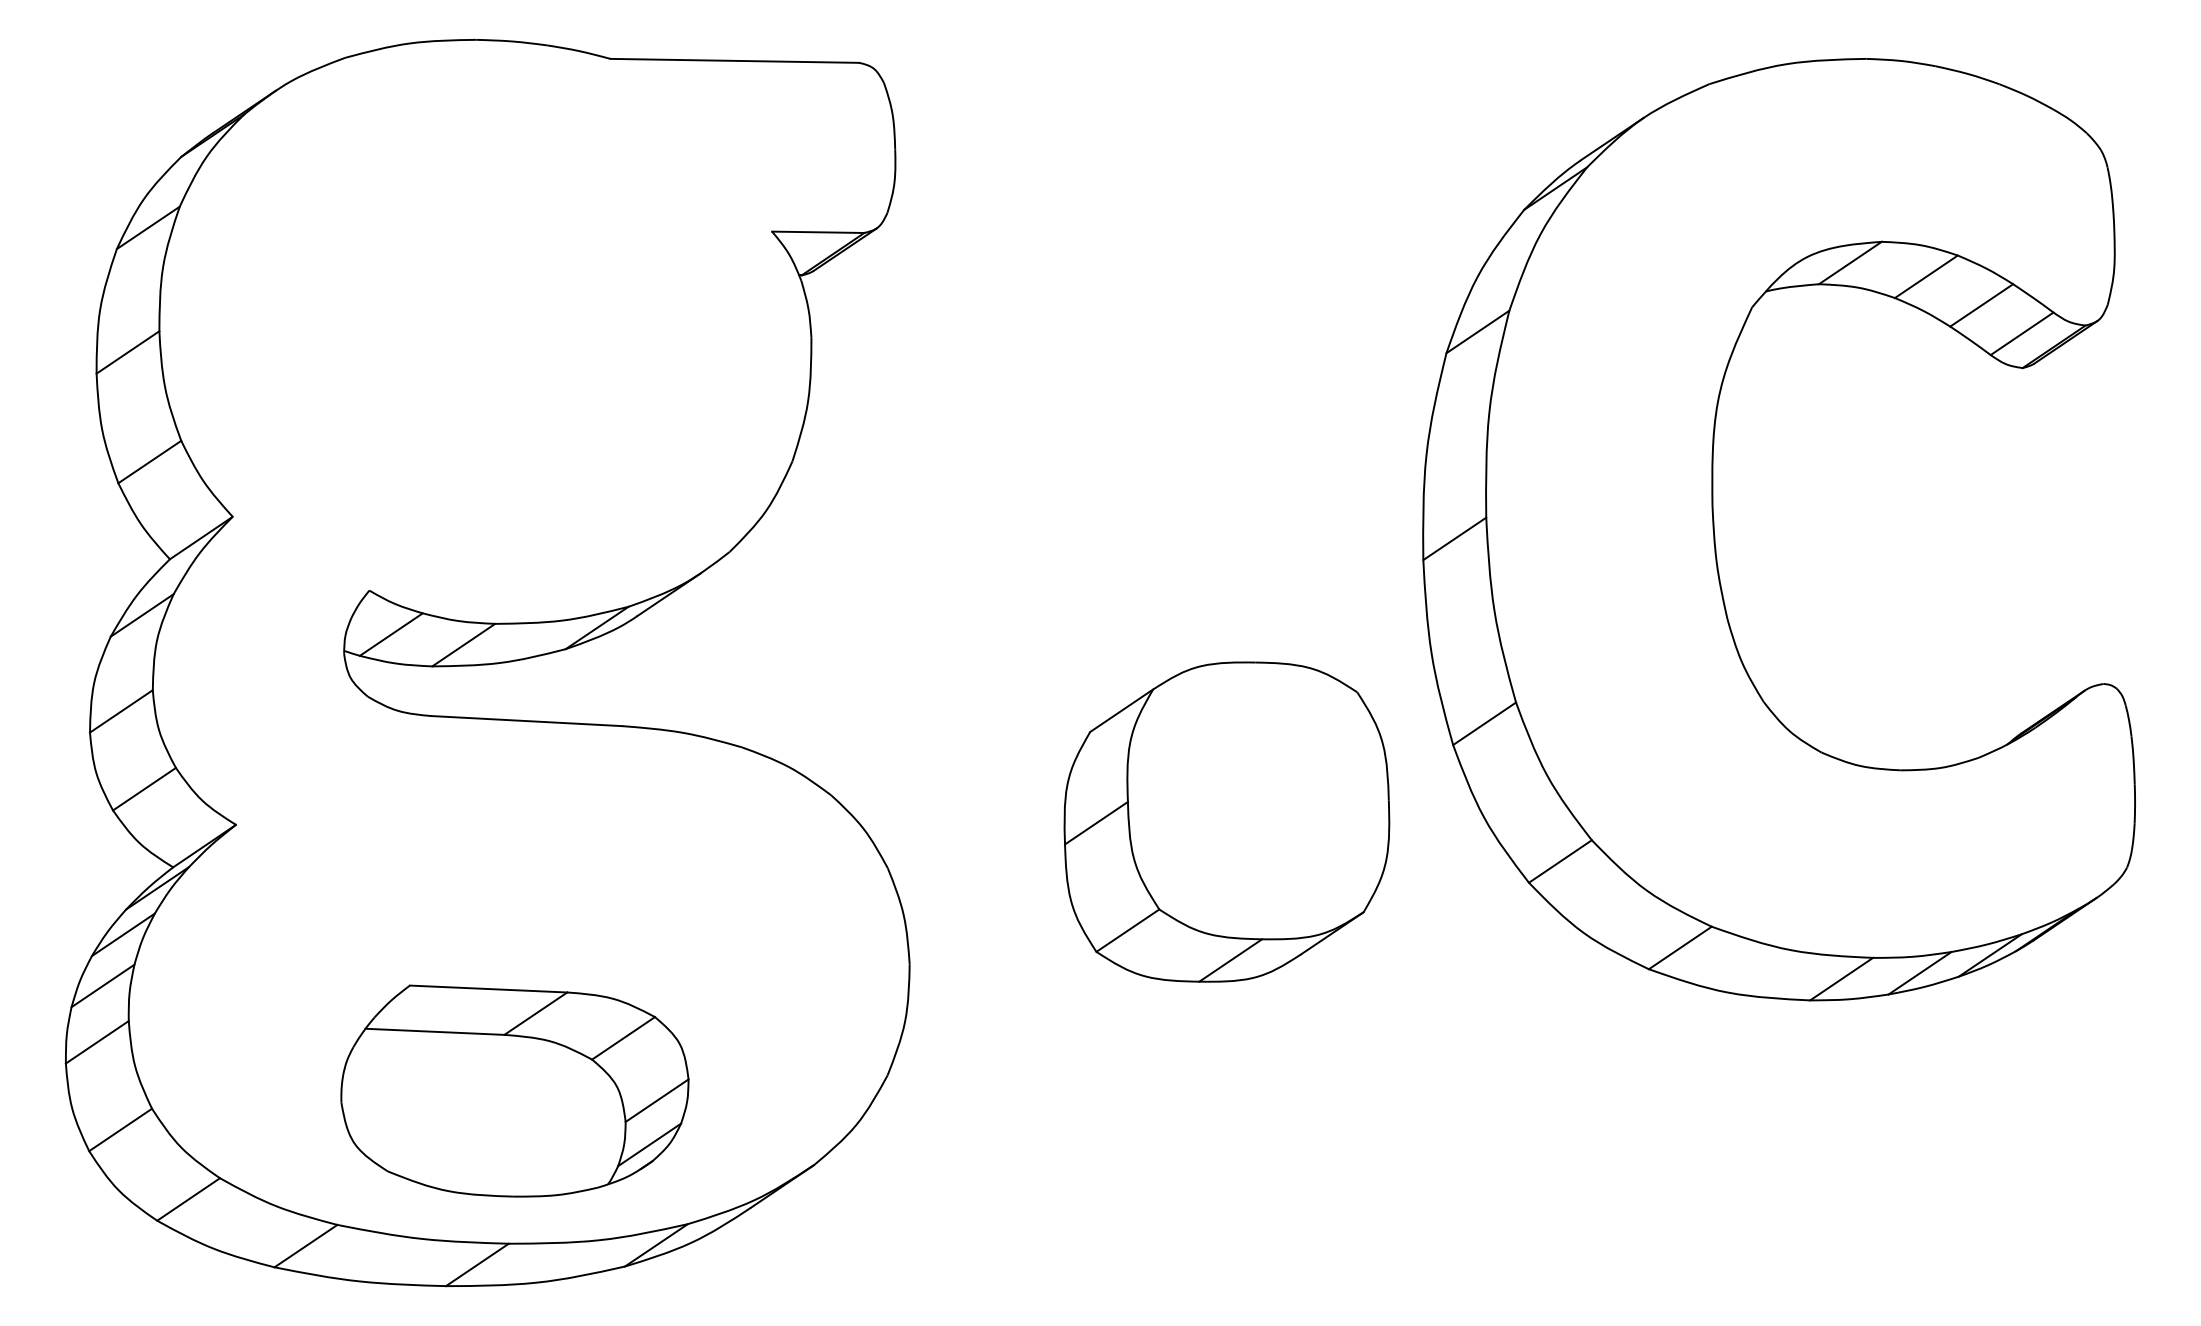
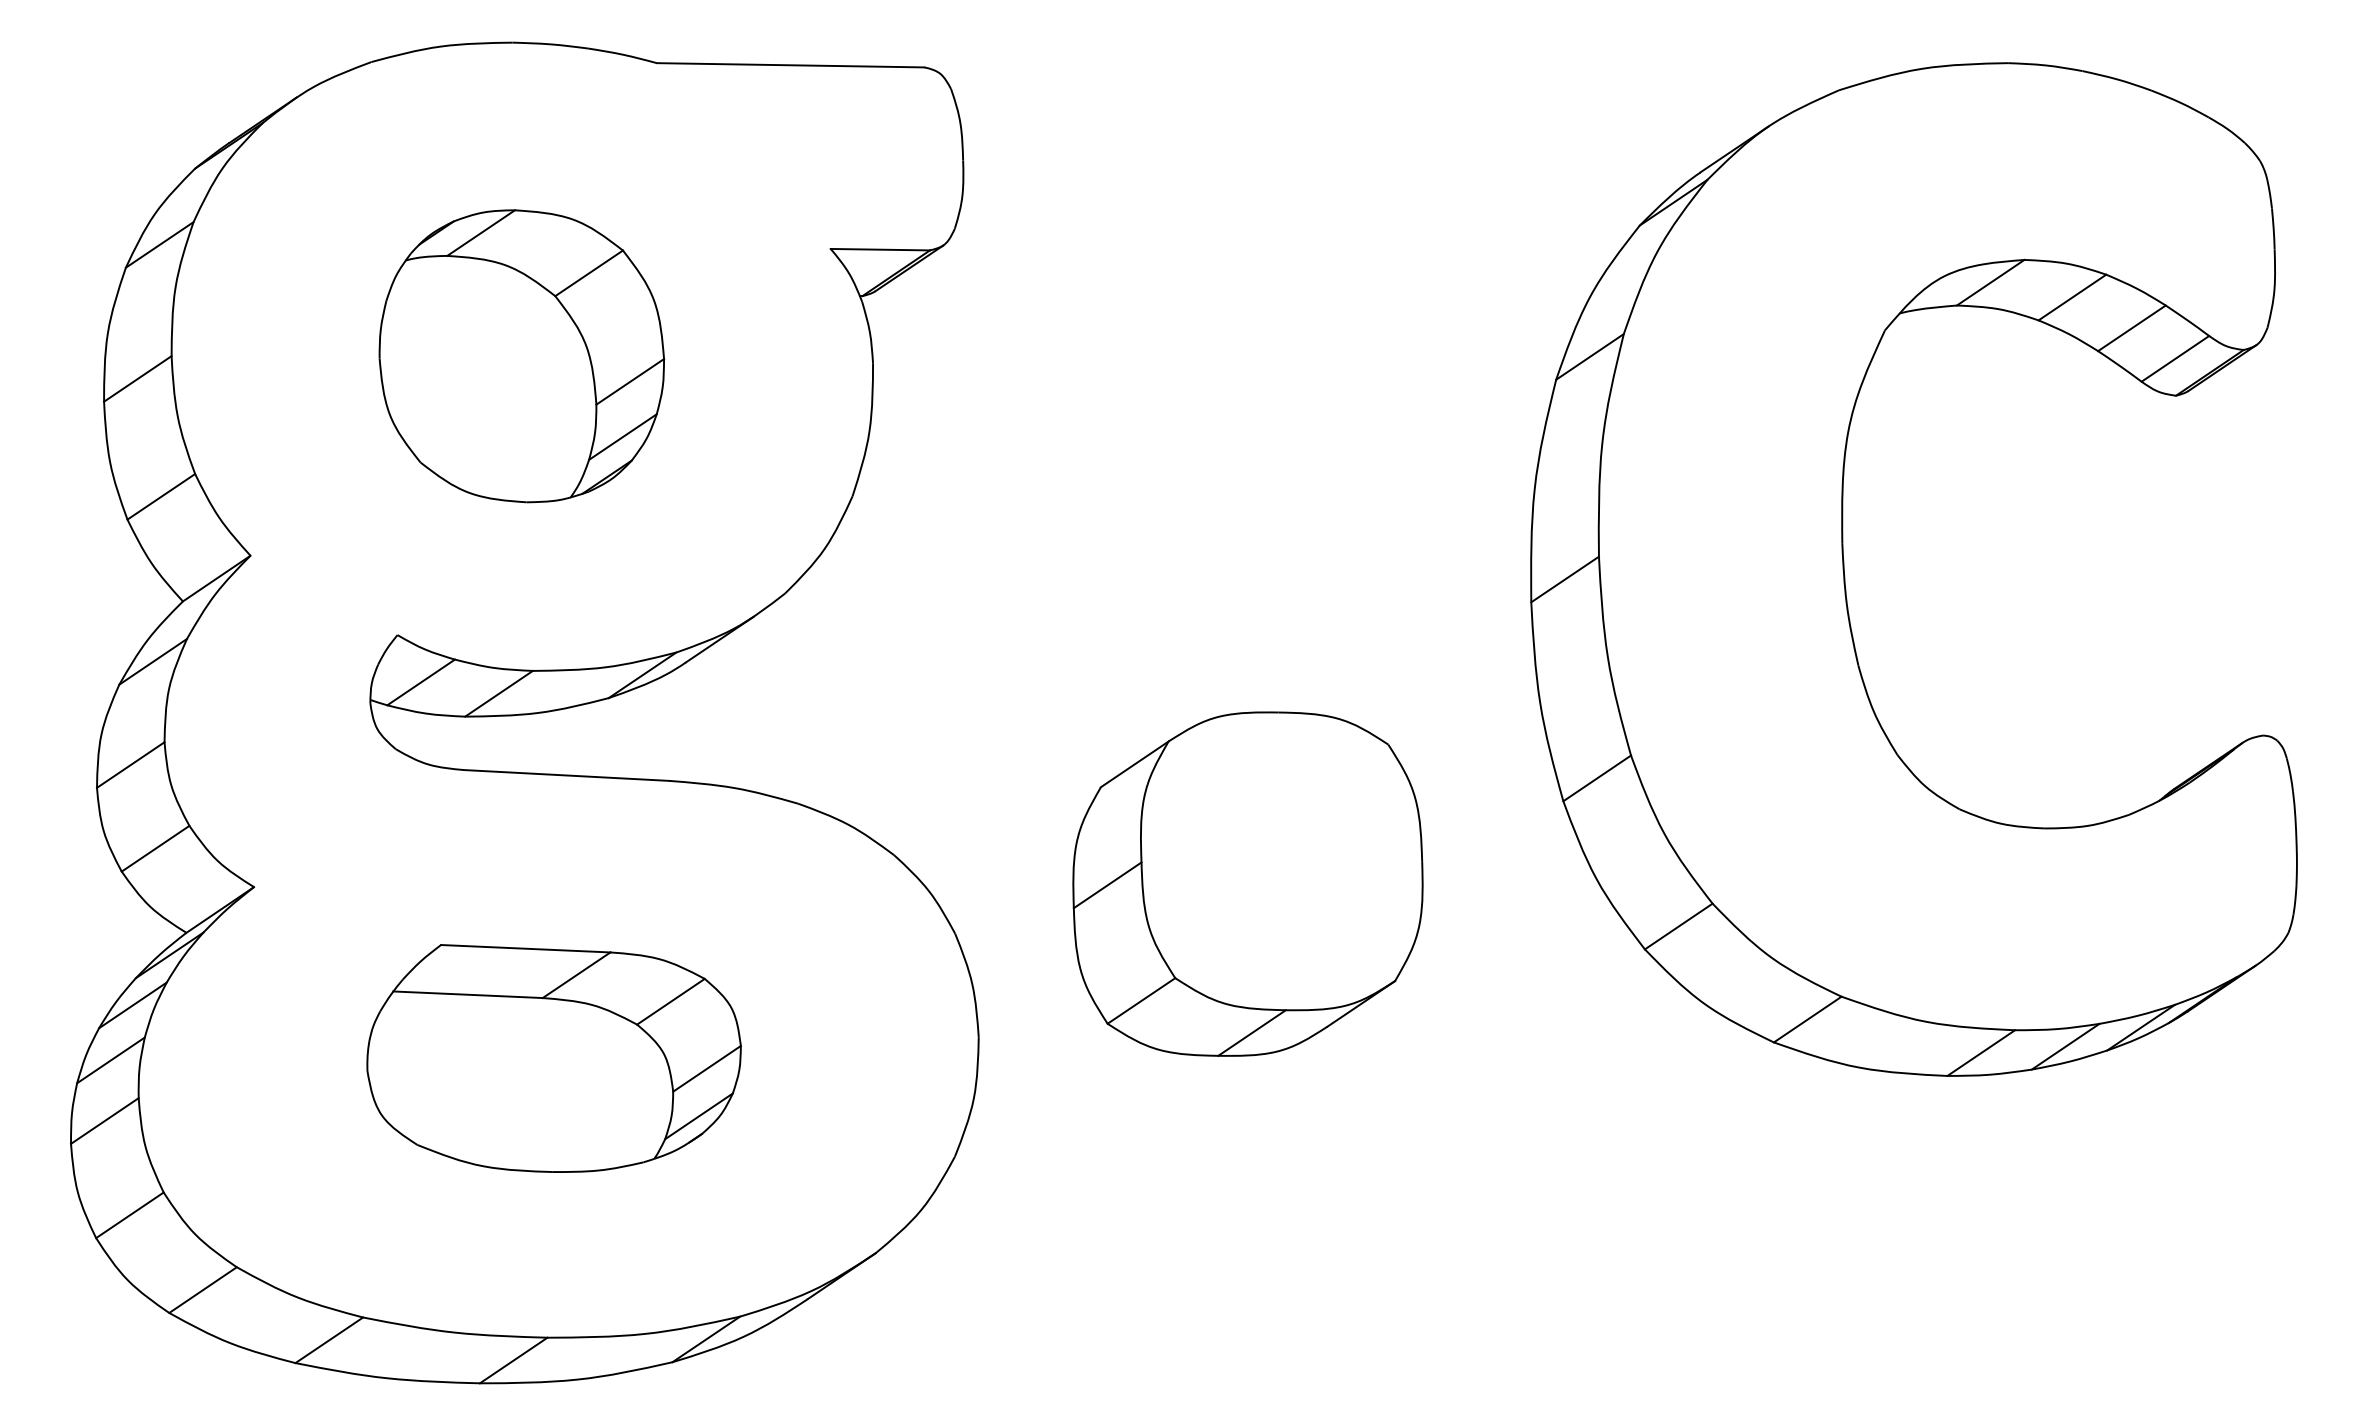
part: (484, 331) -> (521, 356), added
part: (1226, 821) -> (1247, 883), moved
part: (514, 1091) -> (553, 1058), moved

